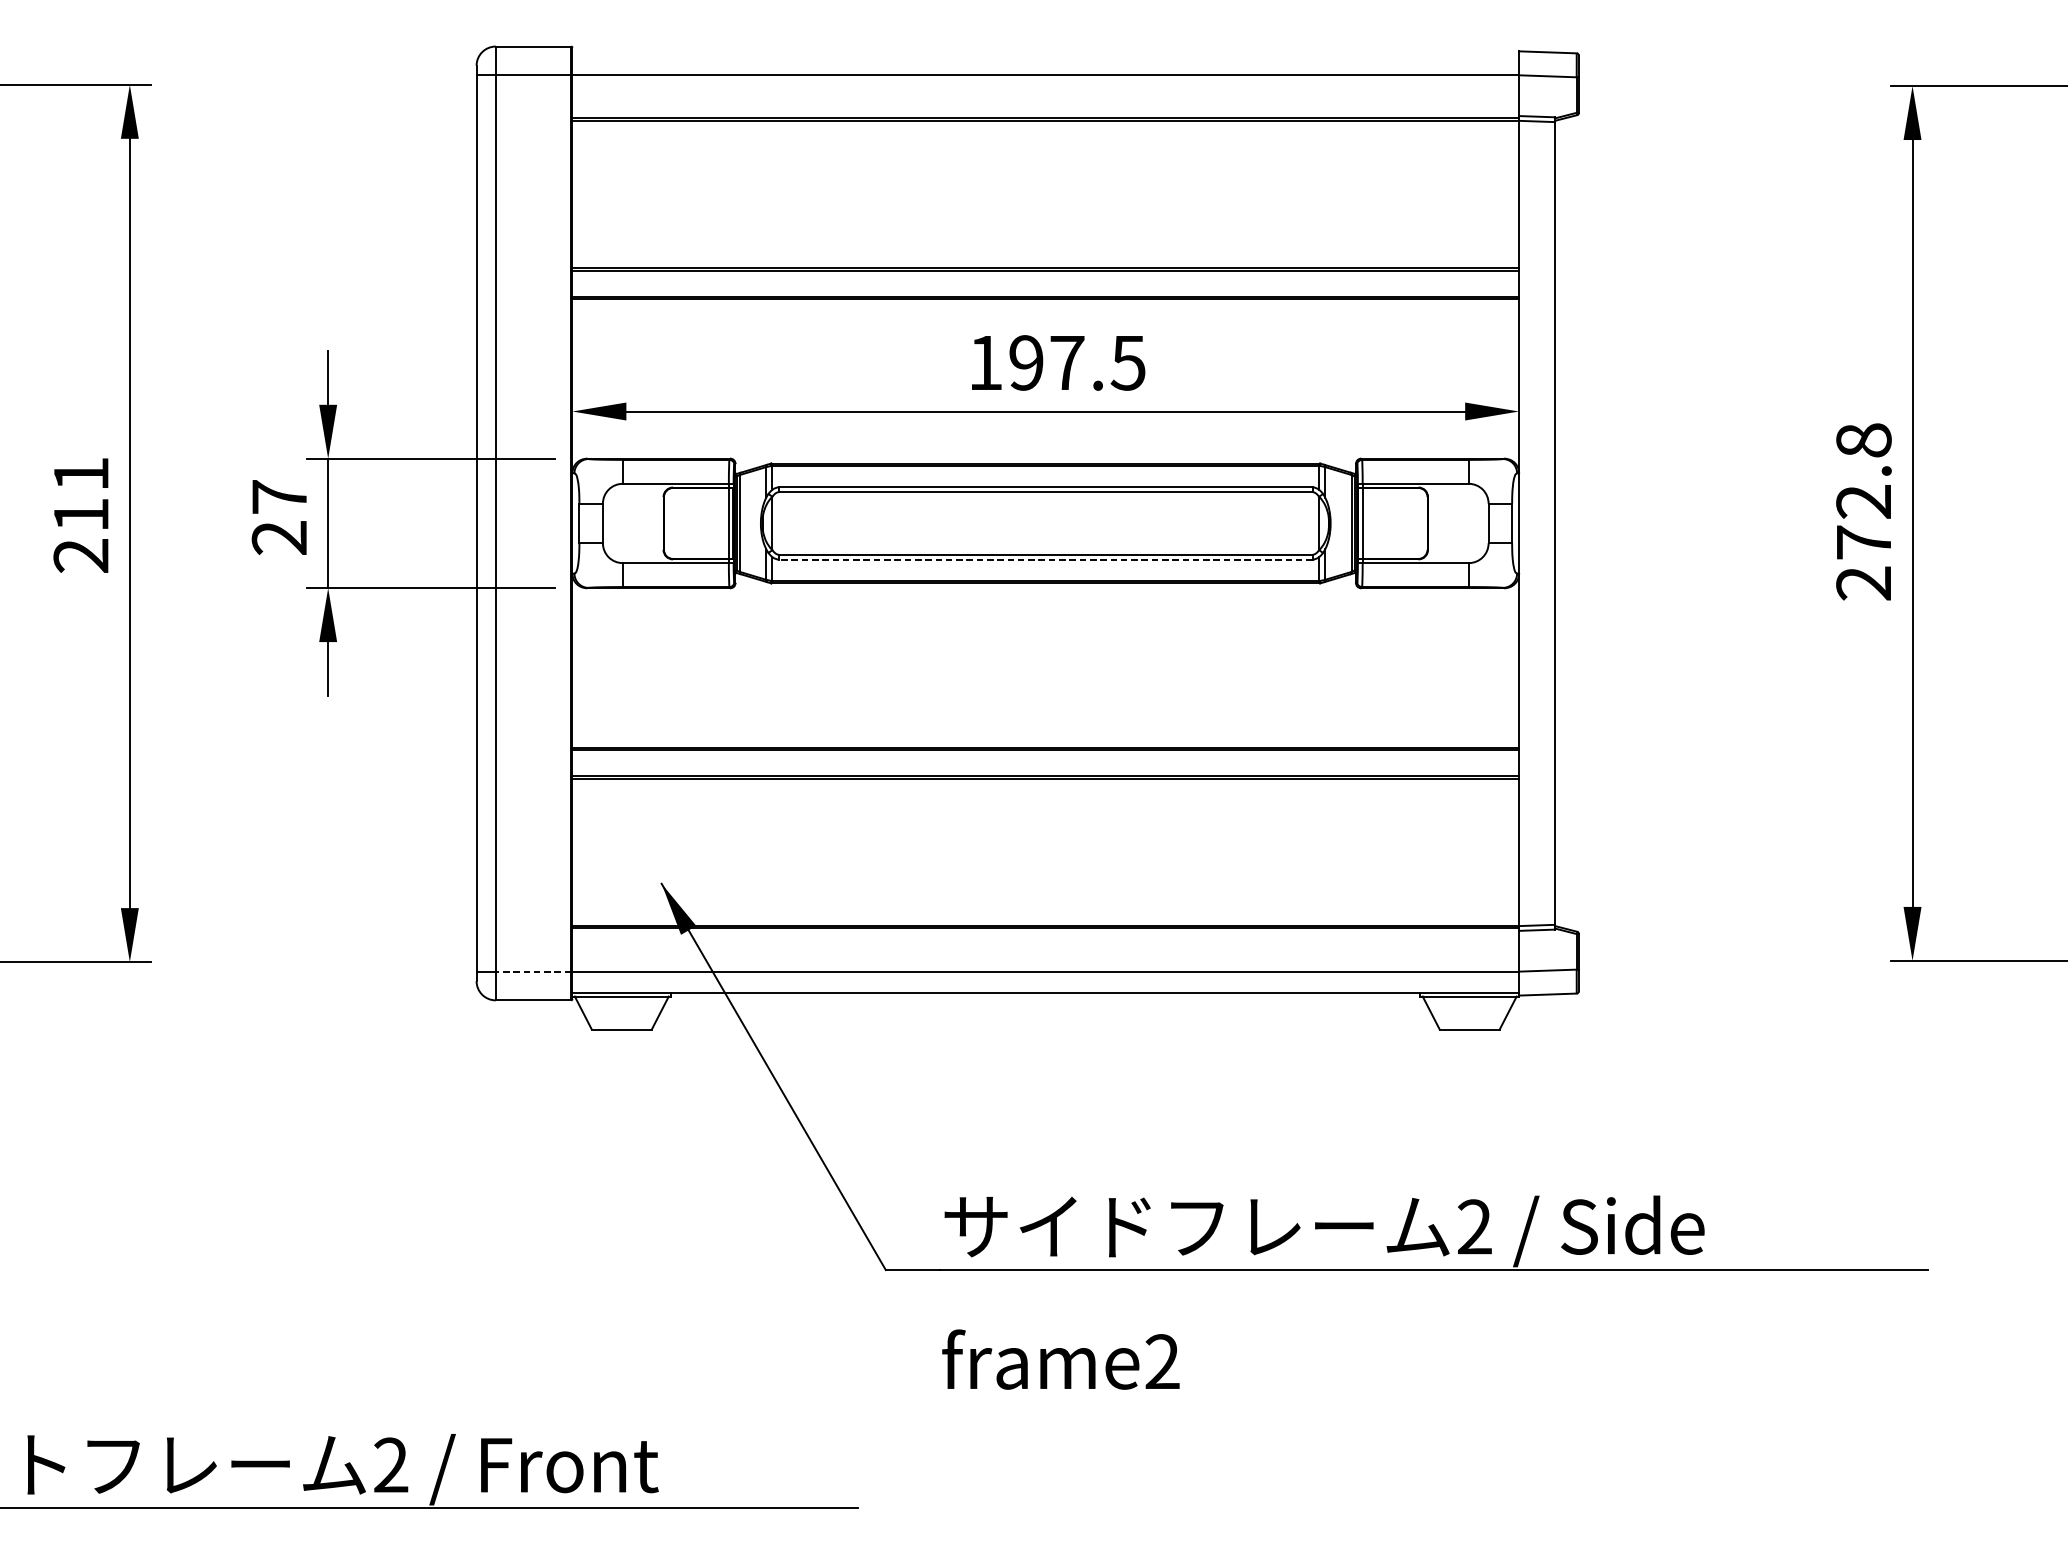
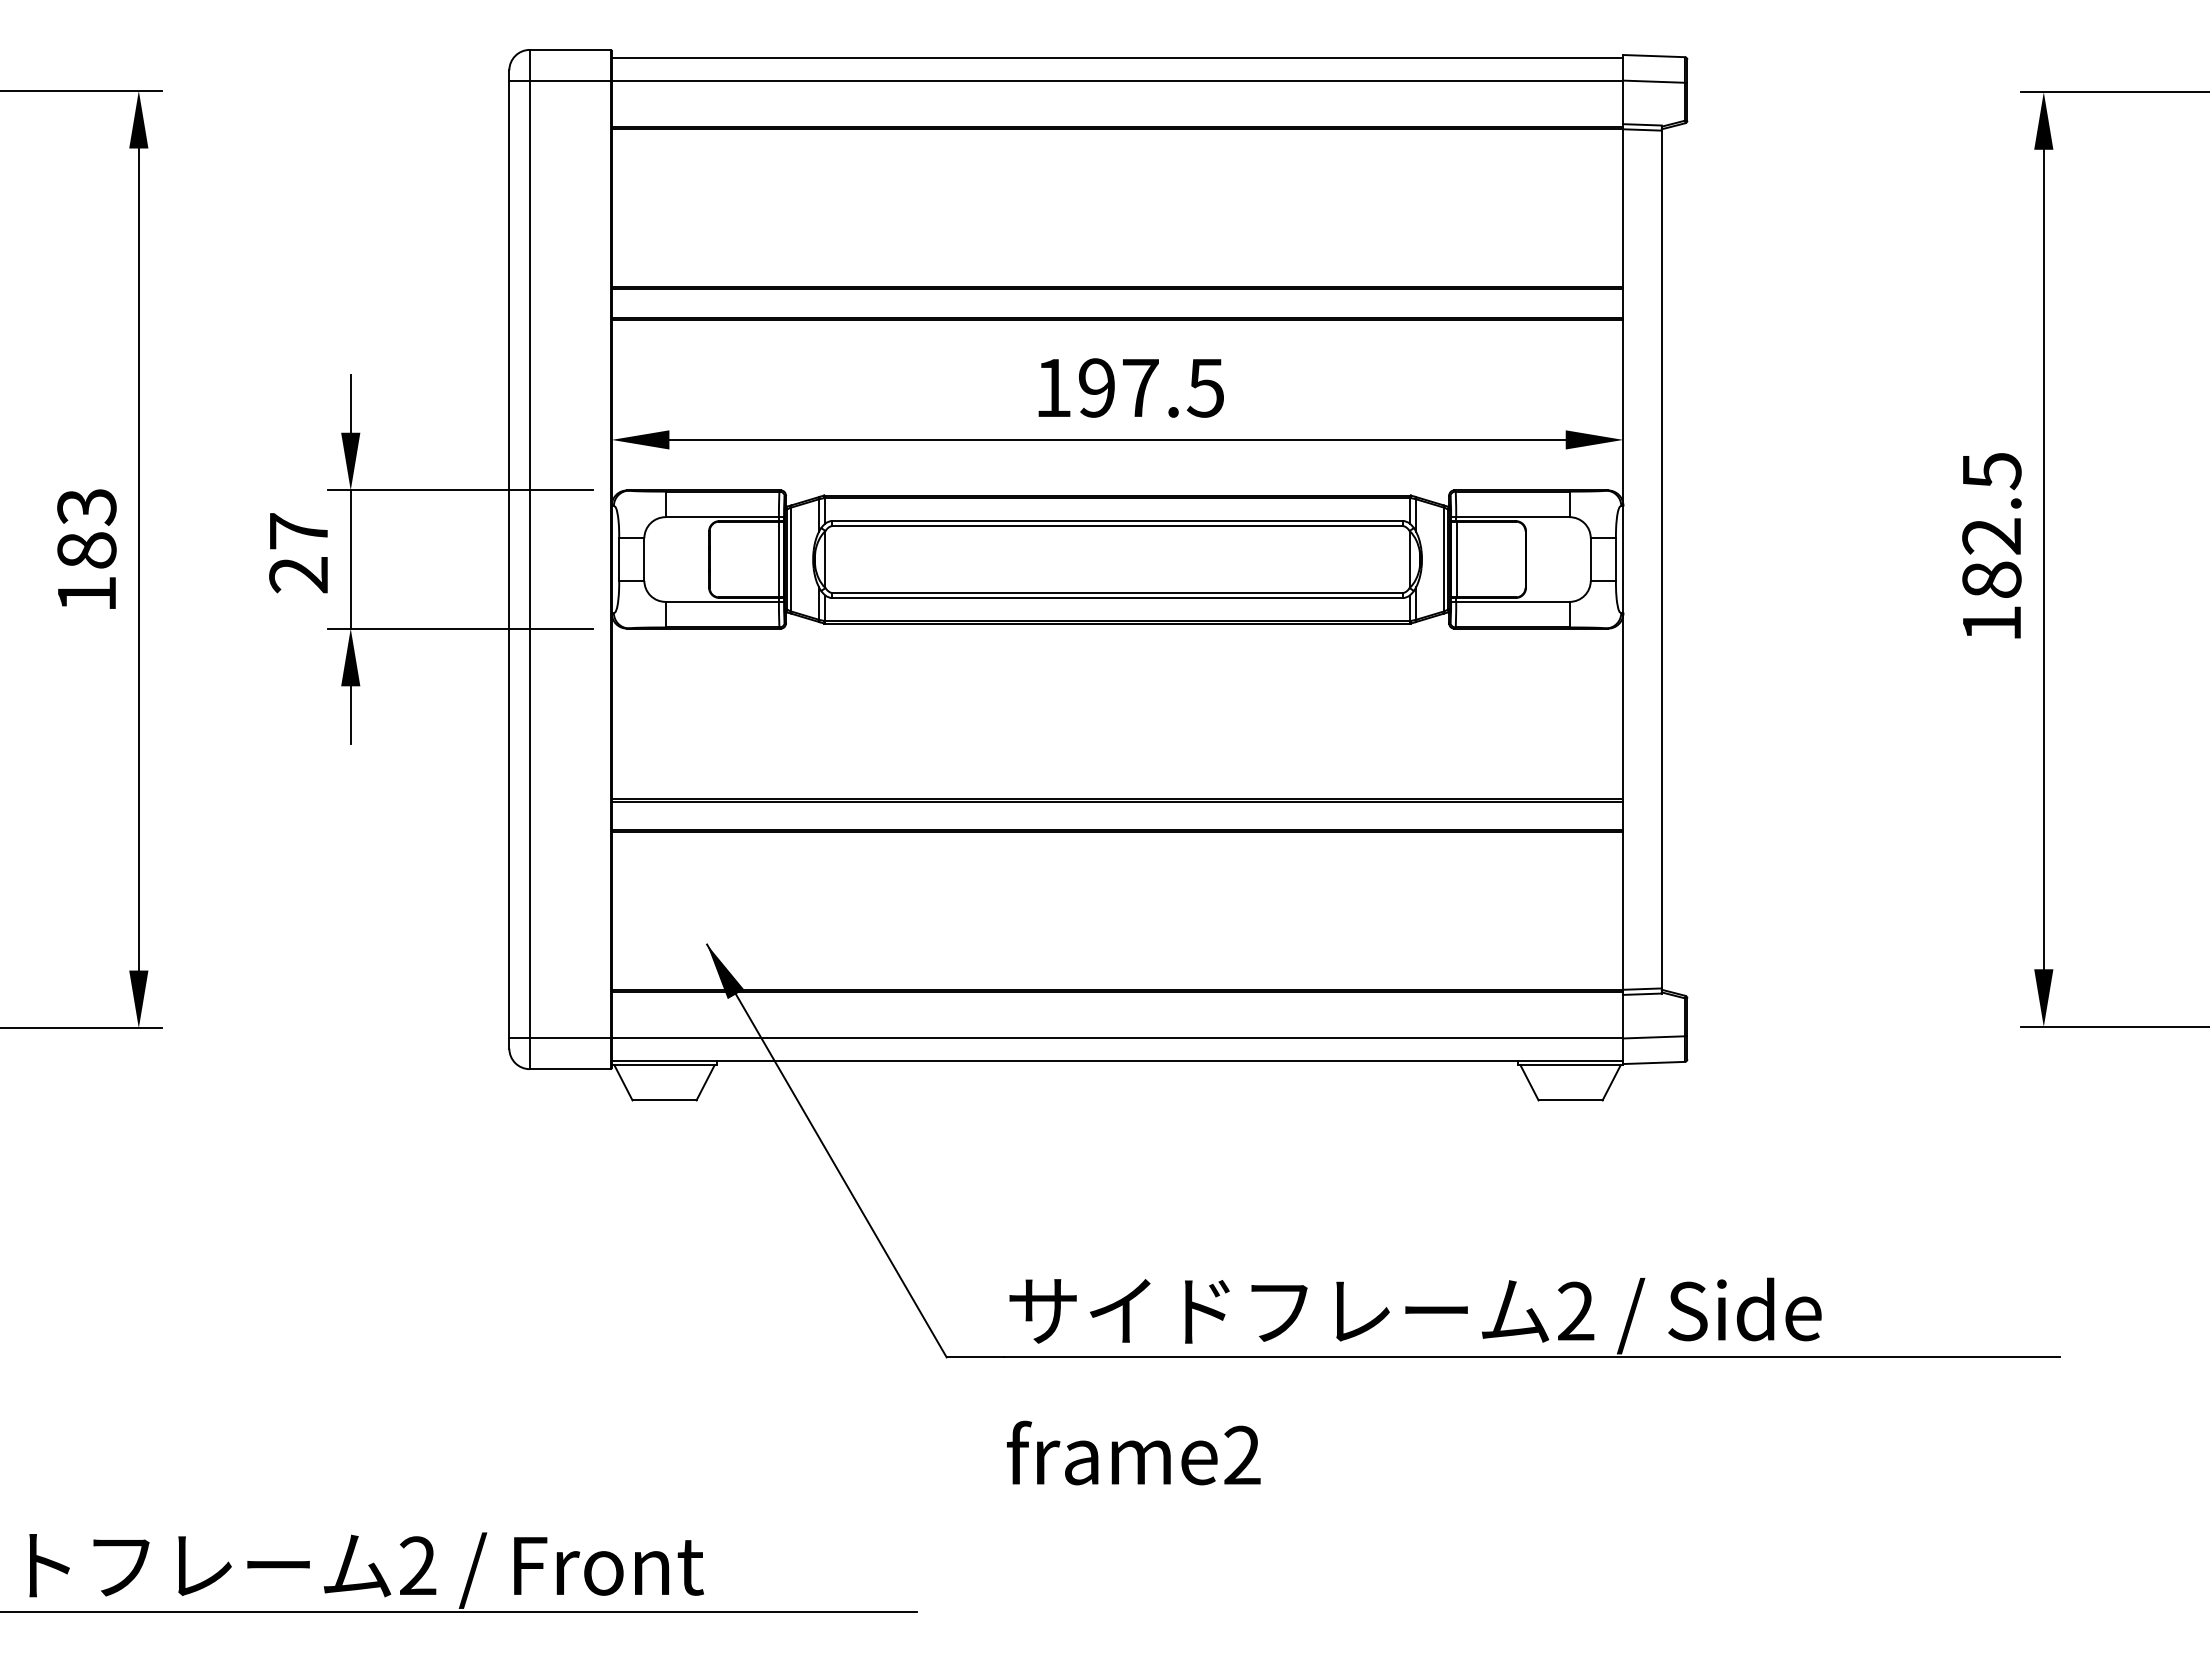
line: (1045, 53) -> (1117, 57), added
text: (1863, 511) -> (1991, 546), 272.8 -> 182.5
text: (80, 515) -> (86, 550), 211 -> 183
line: (1045, 559) -> (1117, 598), dashed -> solid
line: (532, 971) -> (569, 1038), dashed -> solid

